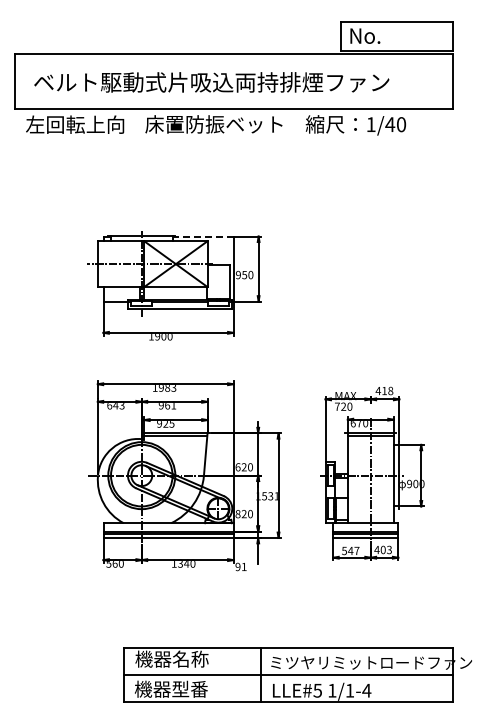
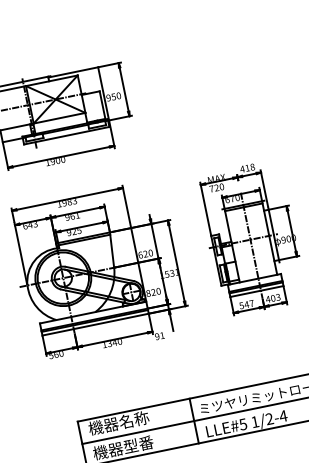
line: (202, 236) -> (72, 72), dashed -> solid
text: (349, 690) -> (269, 418), 1/1-4 -> 1/2-4

